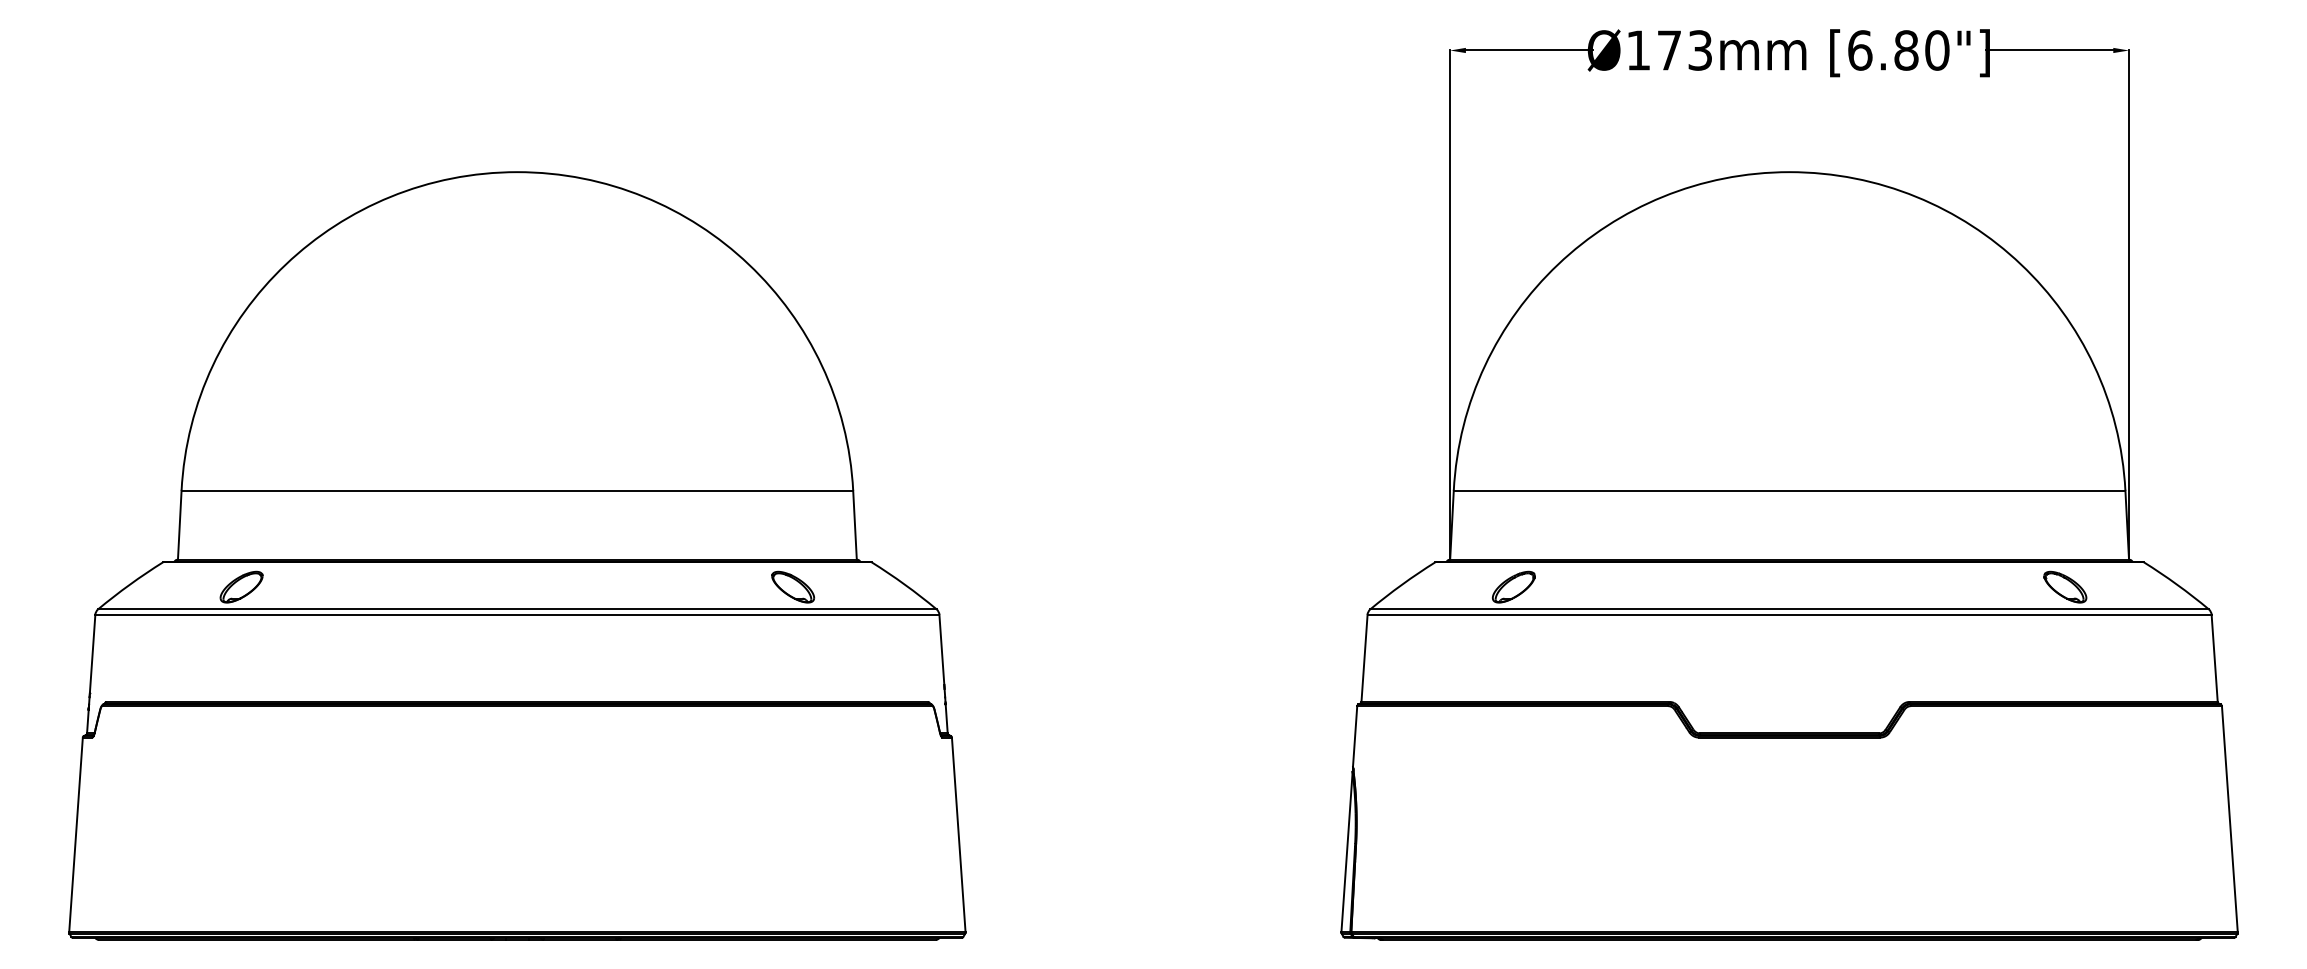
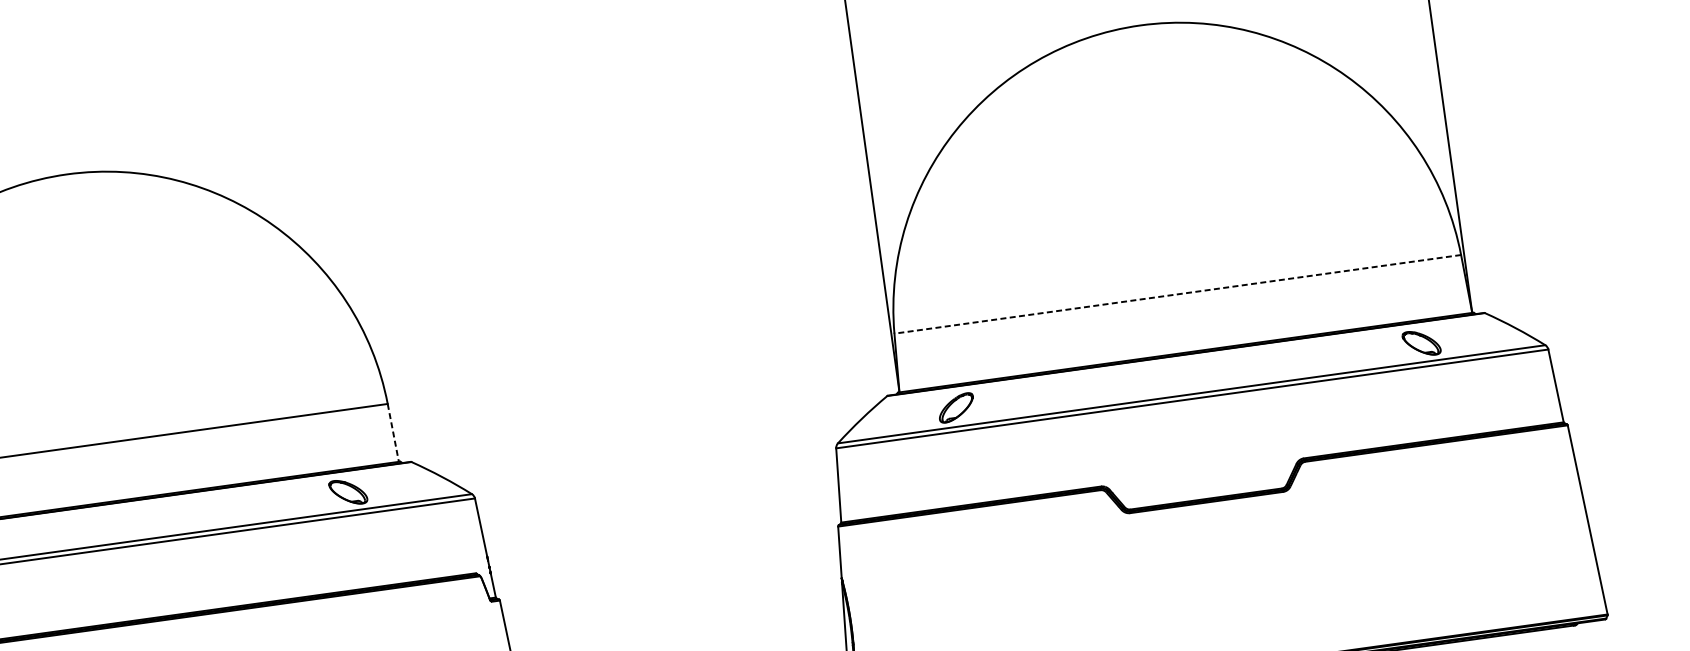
line: (1789, 490) -> (1177, 294), solid -> dashed
line: (855, 525) -> (393, 432), solid -> dashed

